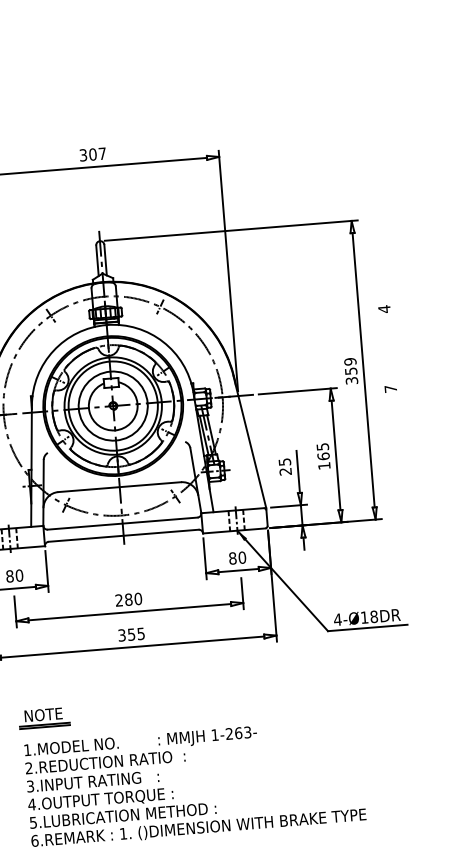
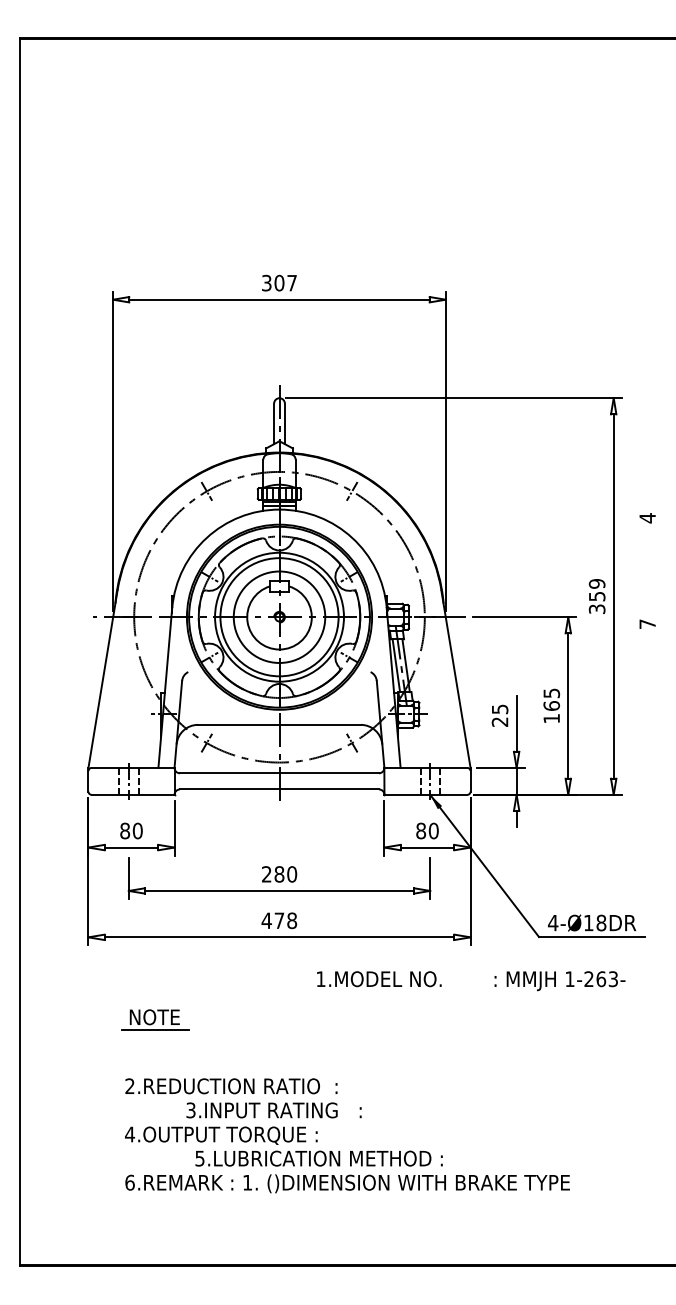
text: (131, 634) -> (279, 920), 355 -> 478
line: (45, 727) -> (155, 1033), removed
text: (141, 742) -> (471, 981), moved
text: (92, 781) -> (273, 1110), moved
text: (122, 815) -> (318, 1158), moved

